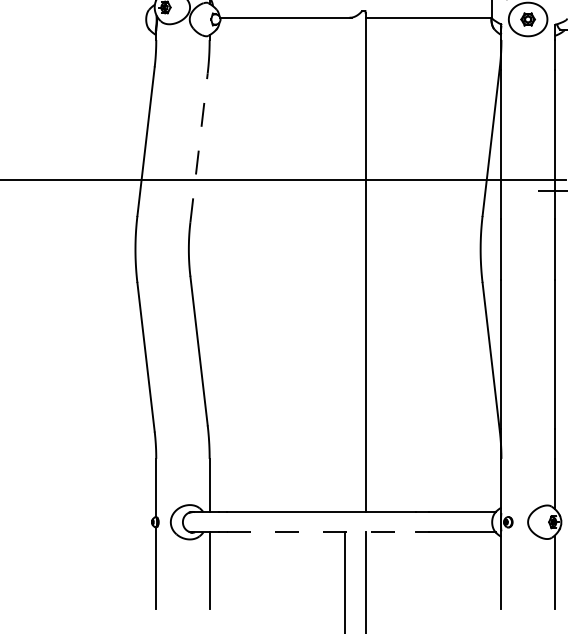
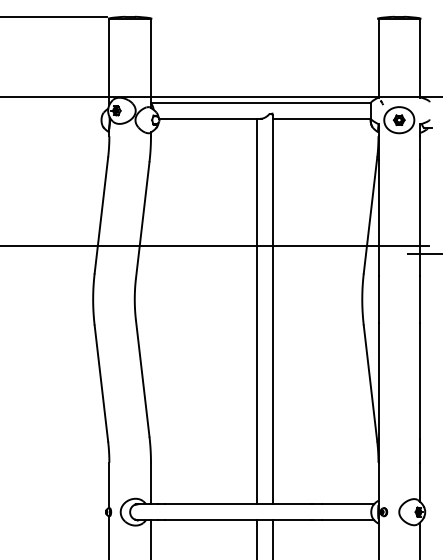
line: (198, 146) -> (142, 219), dashed -> solid
line: (344, 264) -> (256, 311), added
line: (321, 532) -> (238, 520), dashed -> solid

